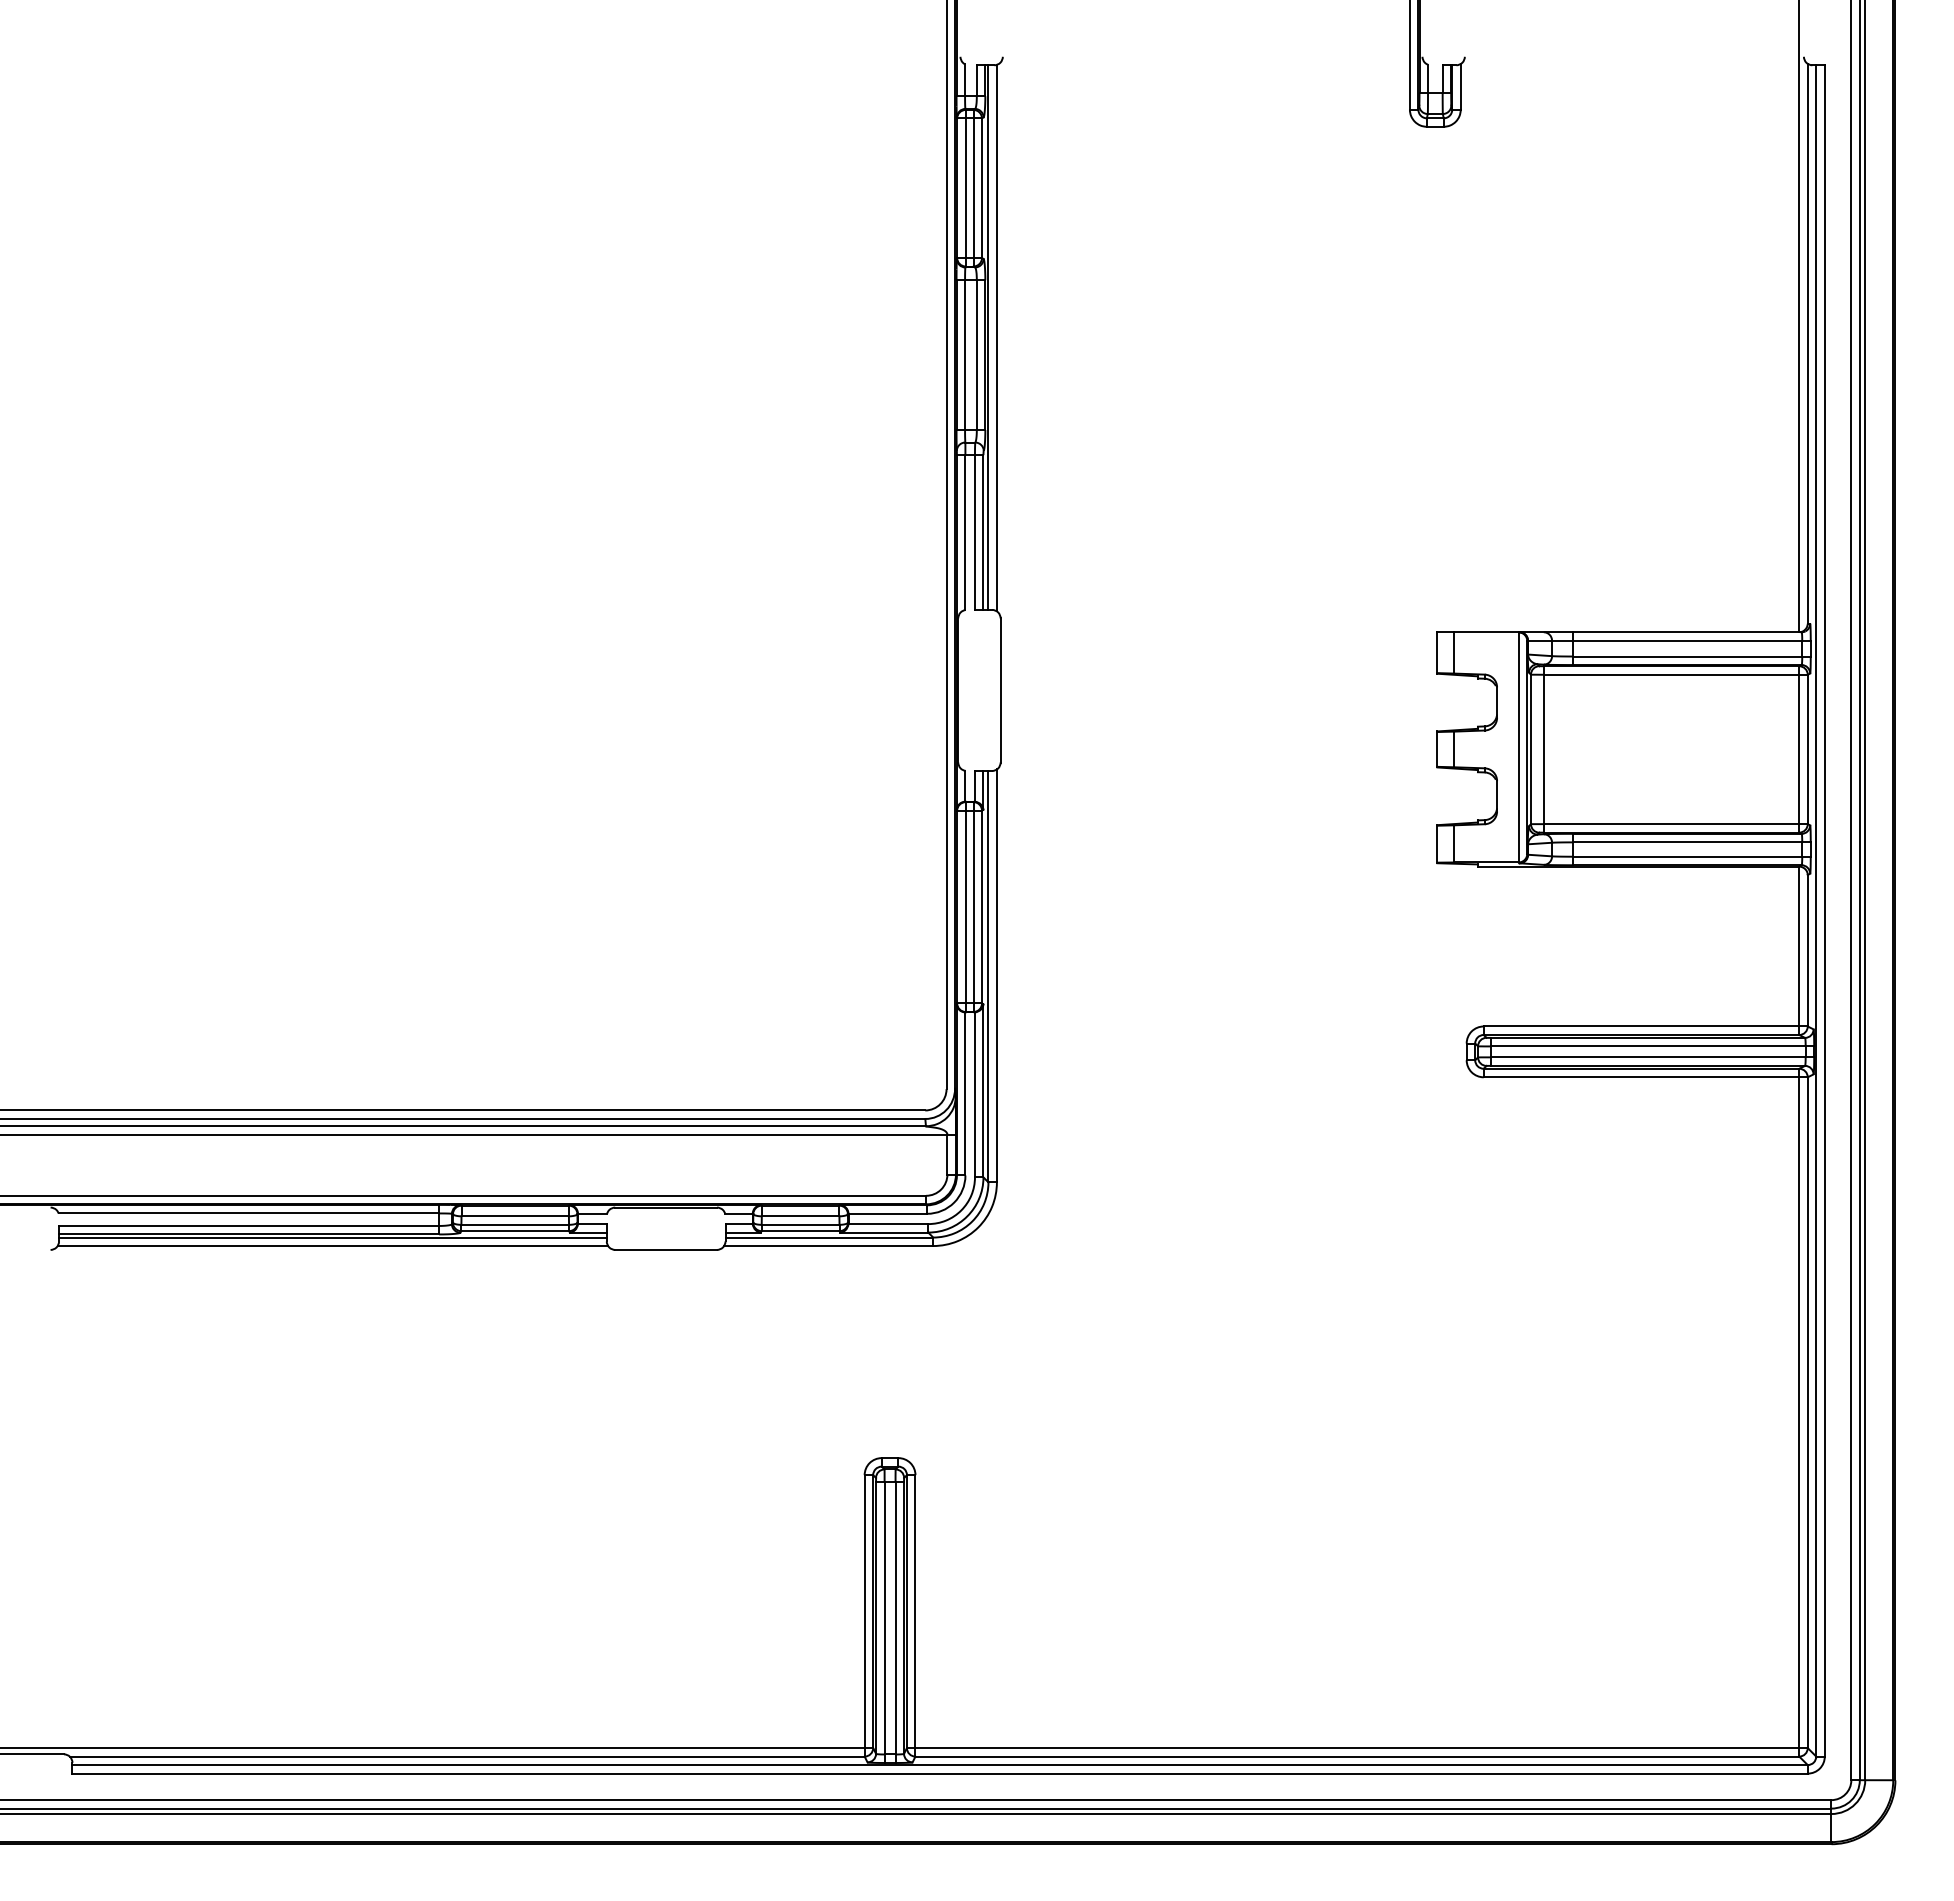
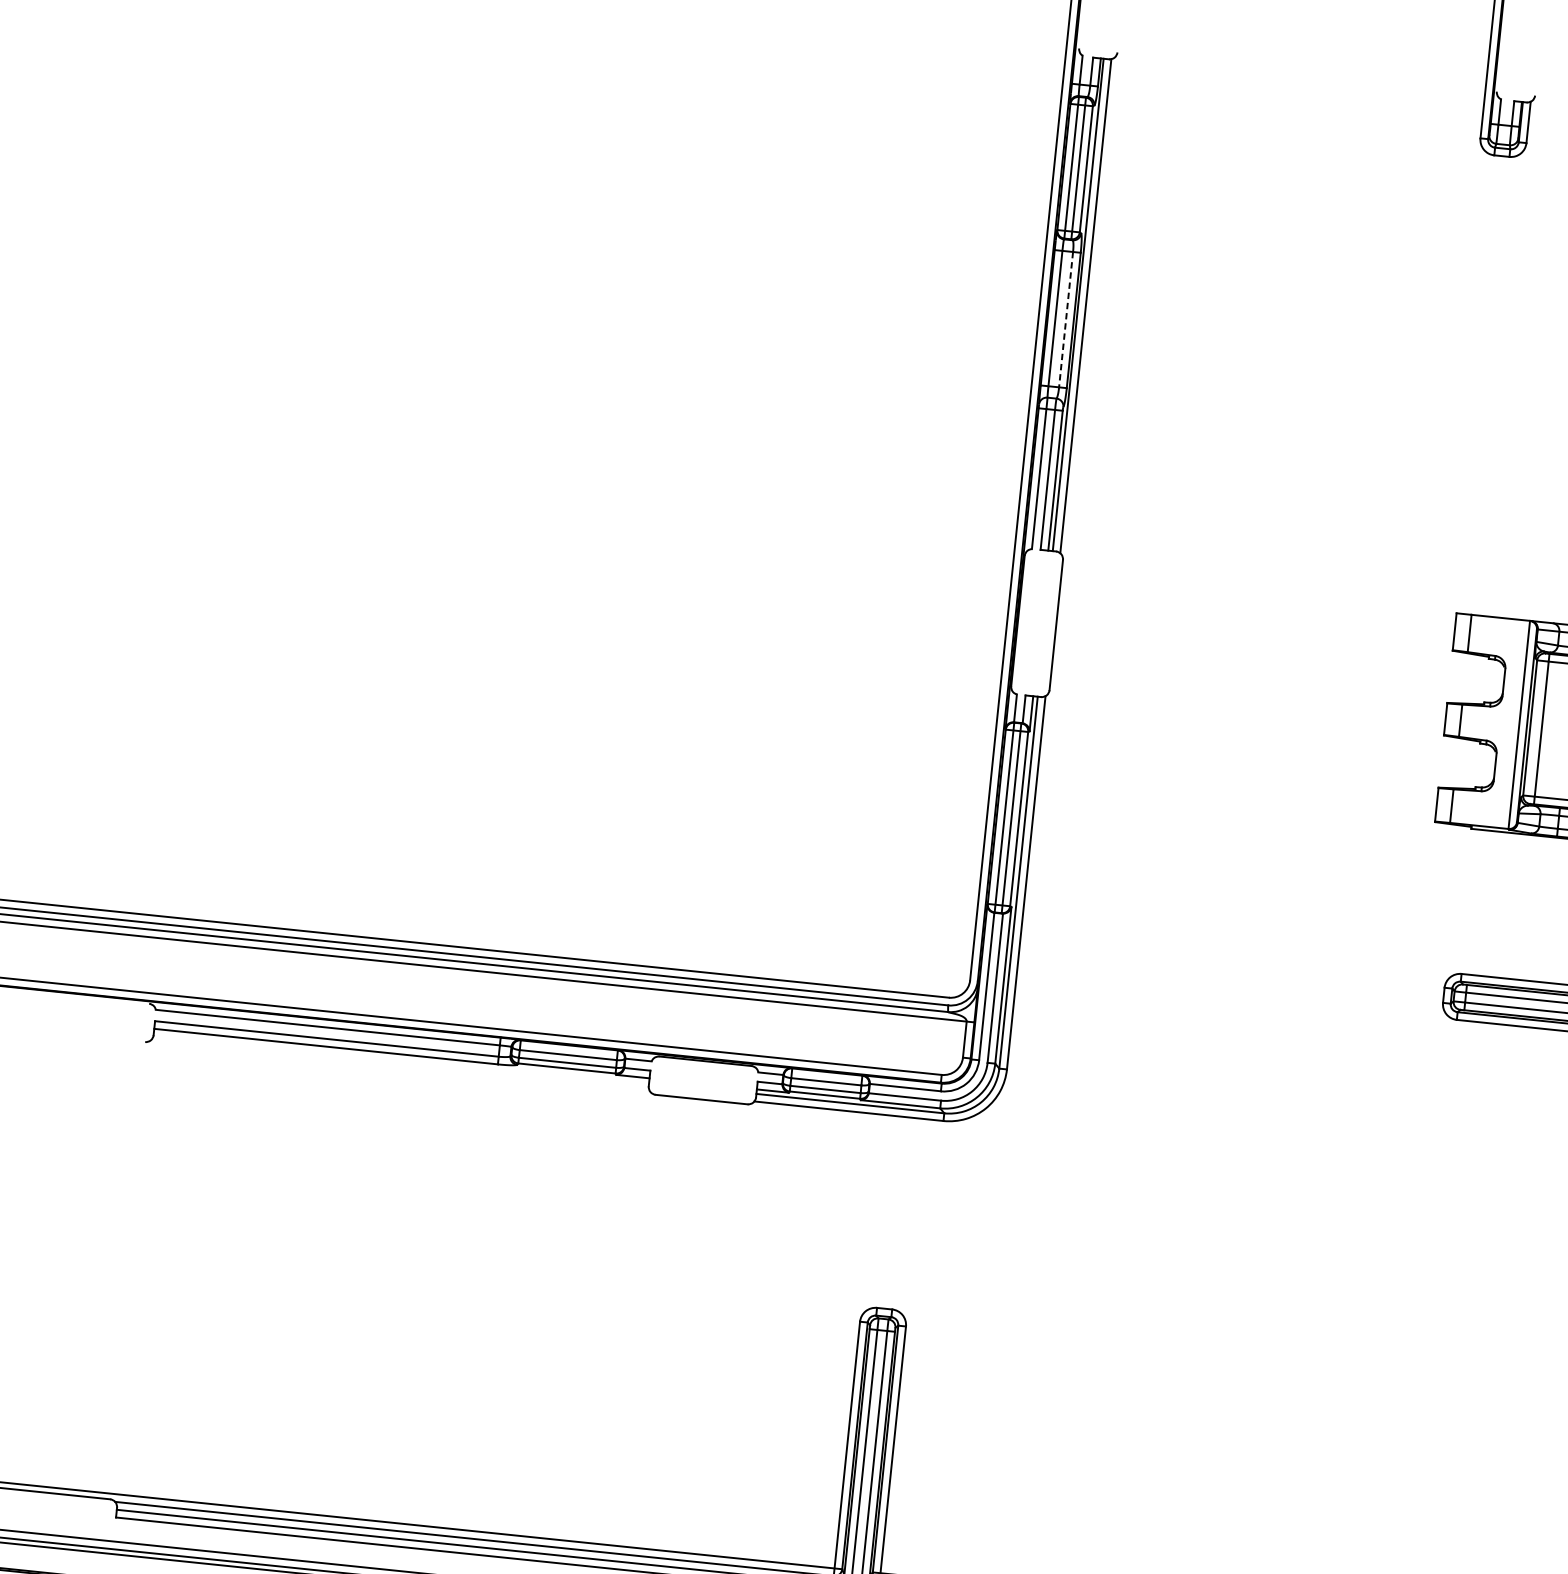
line: (976, 355) -> (1065, 320), solid -> dashed
line: (332, 1237) -> (401, 1057), removed
line: (332, 1246) -> (400, 1065), removed

